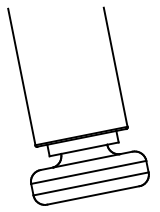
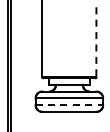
line: (115, 67) -> (96, 42), solid -> dashed
line: (91, 184) -> (69, 105), solid -> dashed

